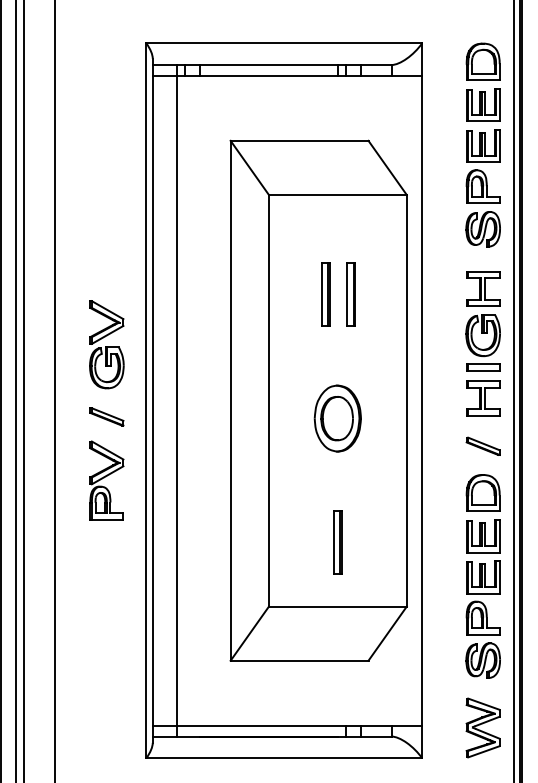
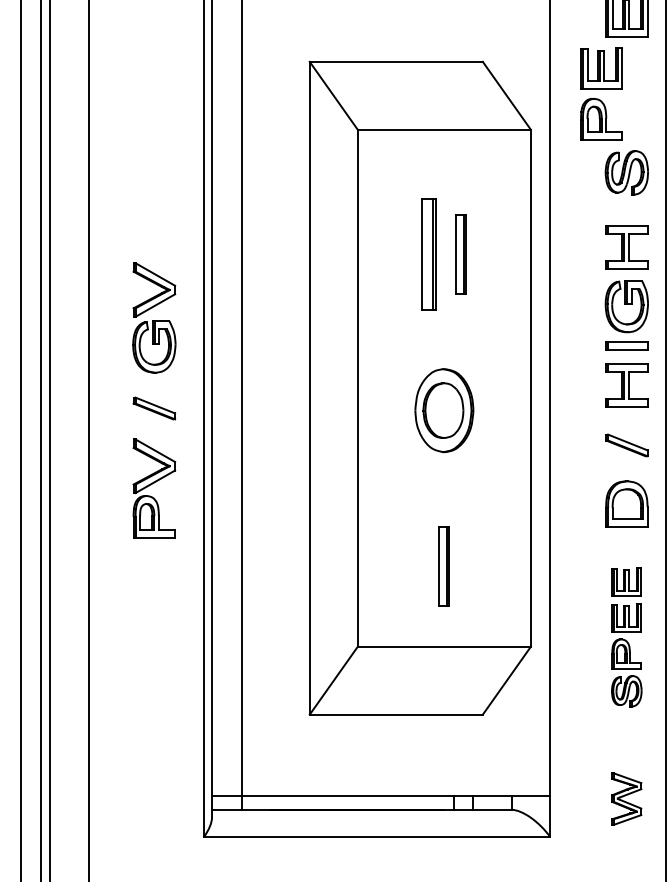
part: (482, 166) -> (600, 94), moved
part: (325, 294) -> (428, 254), size x1.4
part: (482, 598) -> (625, 636), size x0.7
part: (482, 727) -> (625, 798), size x0.7

